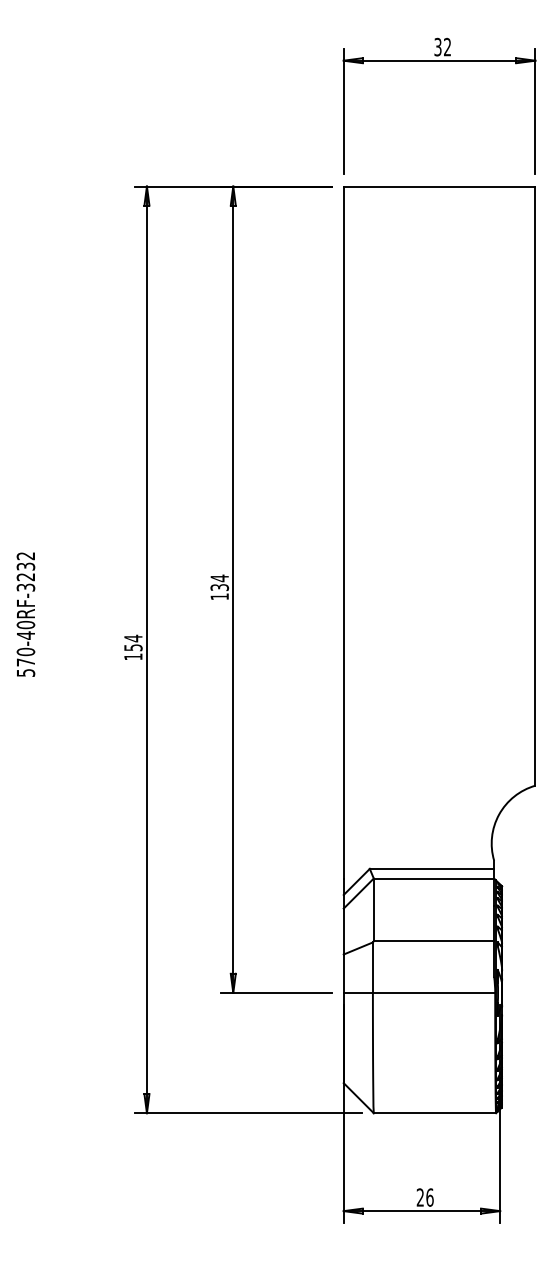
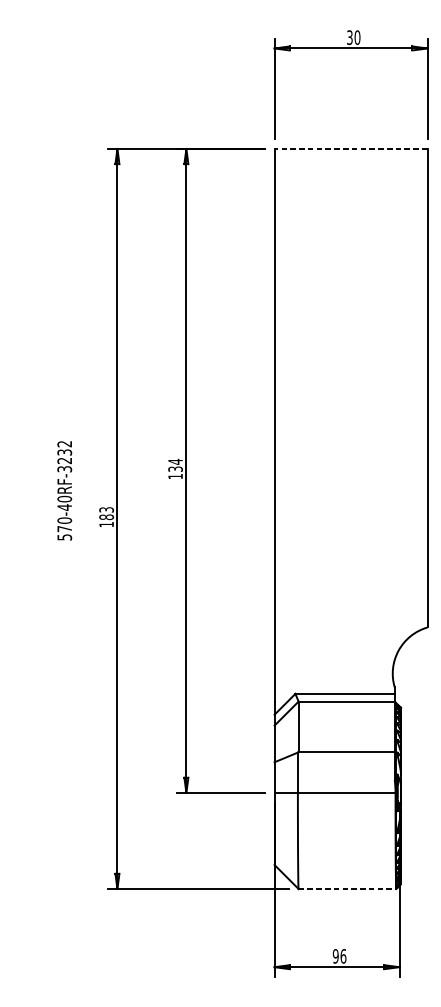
text: (447, 47) -> (357, 37), 32 -> 30
line: (439, 186) -> (351, 148), solid -> dashed
text: (25, 614) -> (64, 490), moved
text: (133, 642) -> (106, 513), 154 -> 183
line: (435, 1113) -> (347, 889), solid -> dashed
text: (420, 1197) -> (335, 956), 26 -> 96

